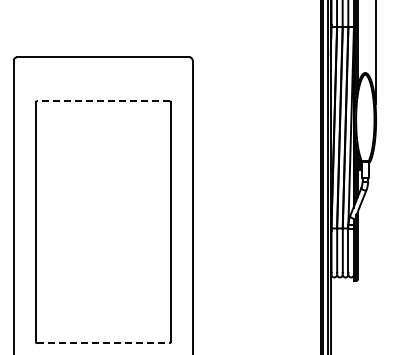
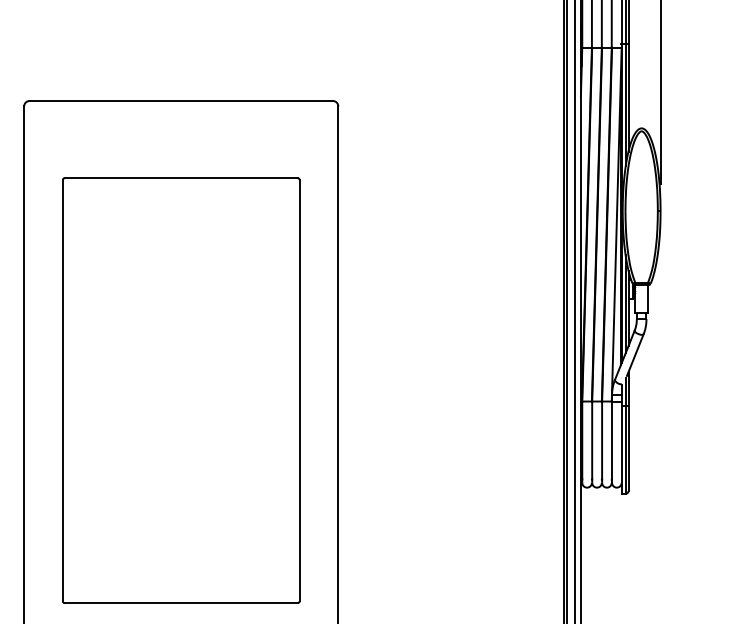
line: (102, 101) -> (179, 178), dashed -> solid
line: (103, 343) -> (181, 603), dashed -> solid

